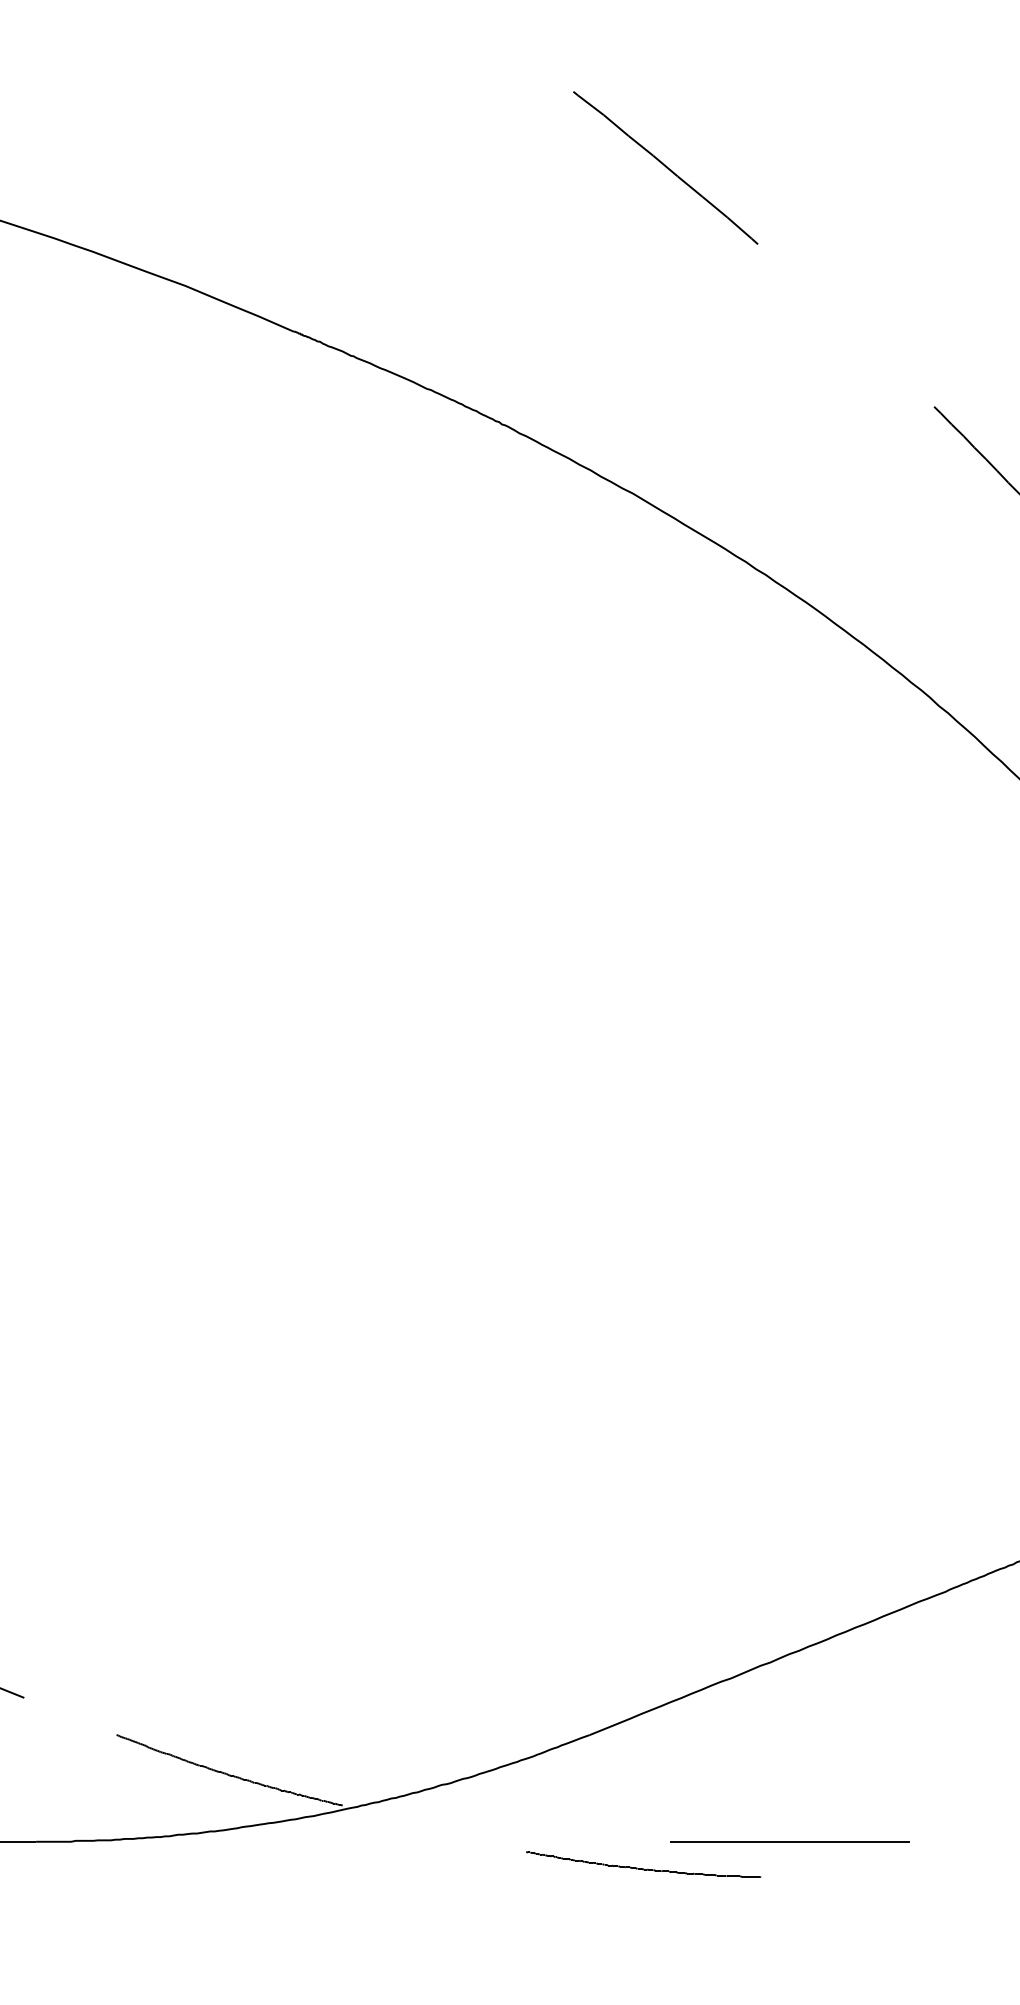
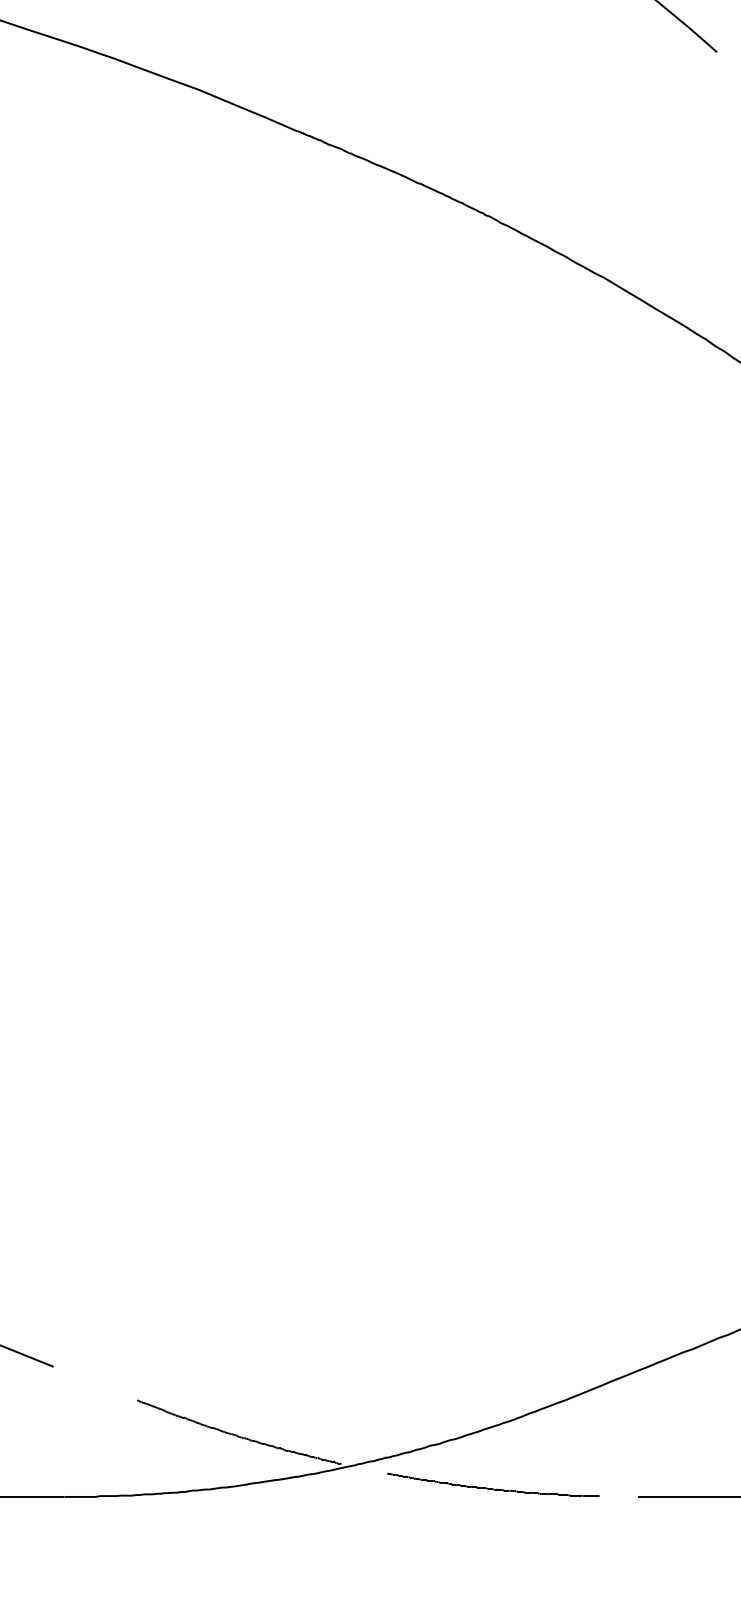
curve: (643, 1868) -> (493, 1488), moved

